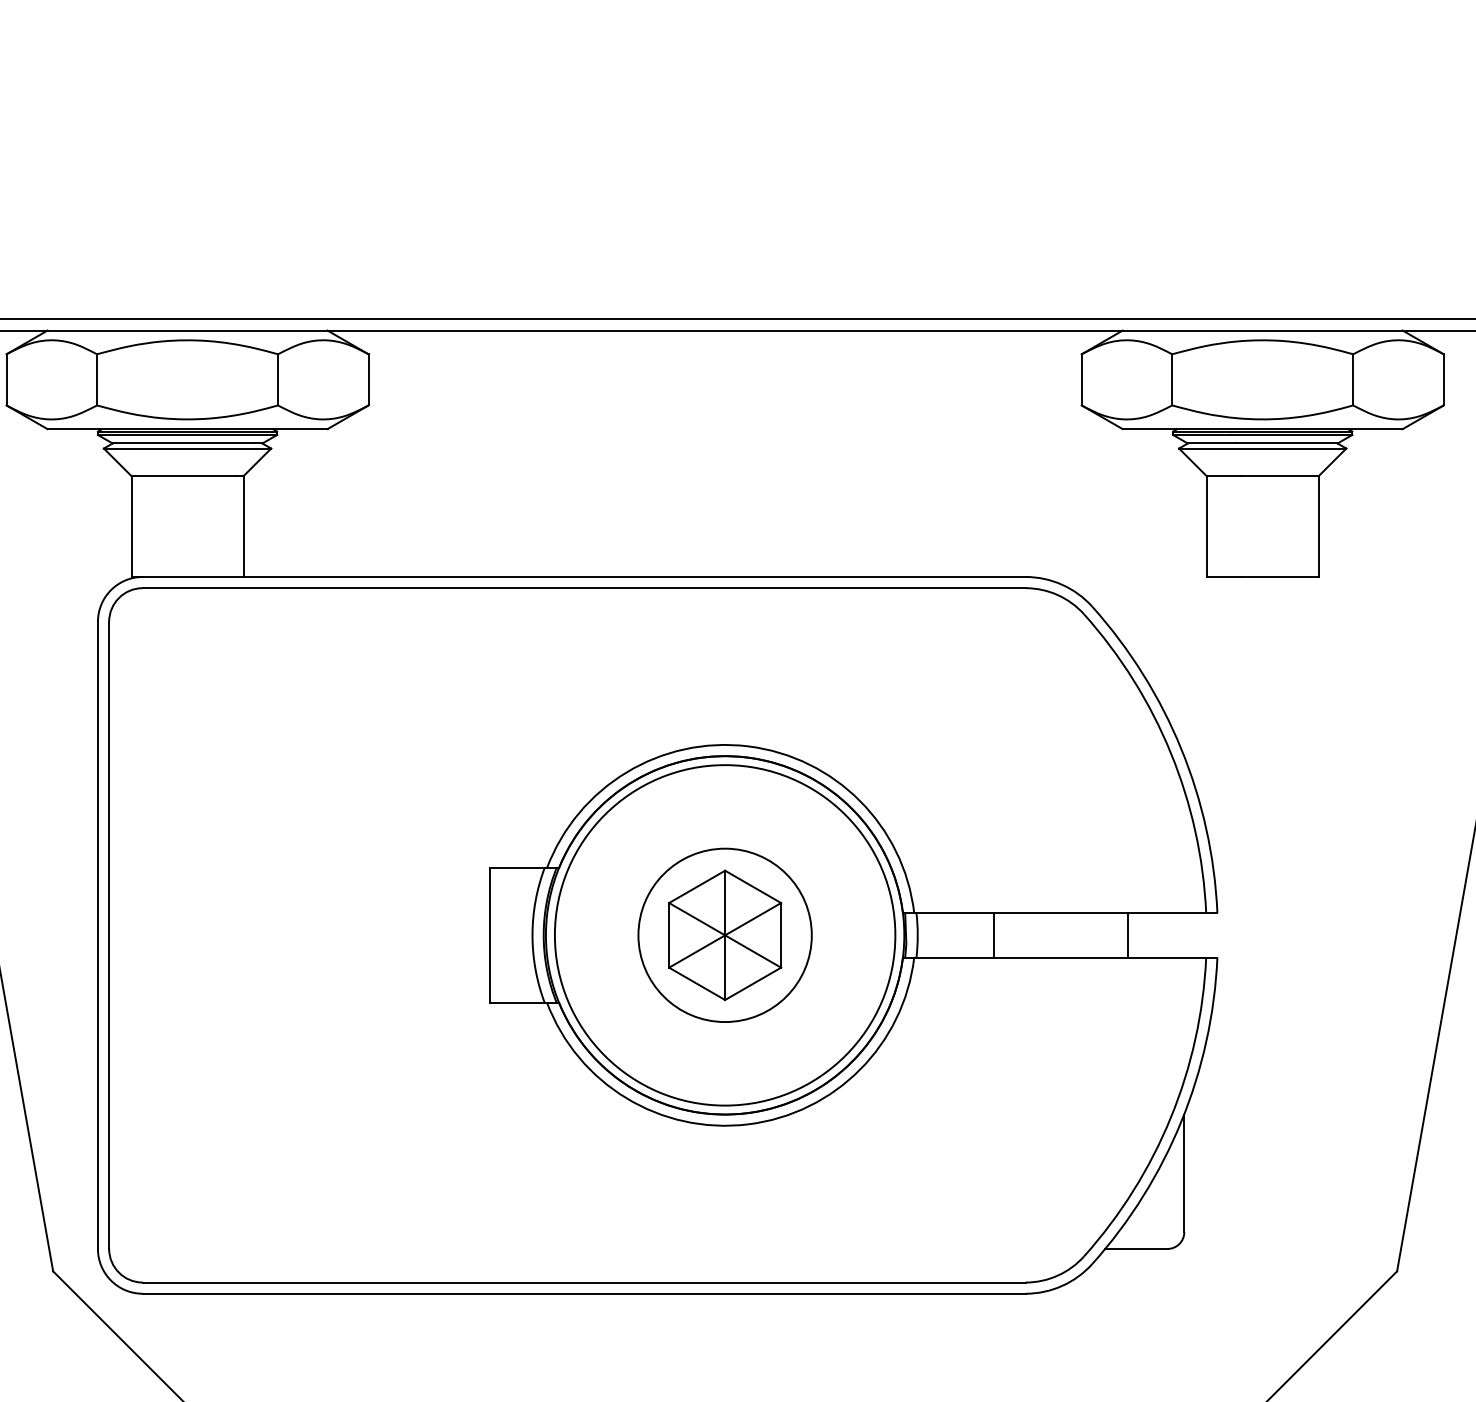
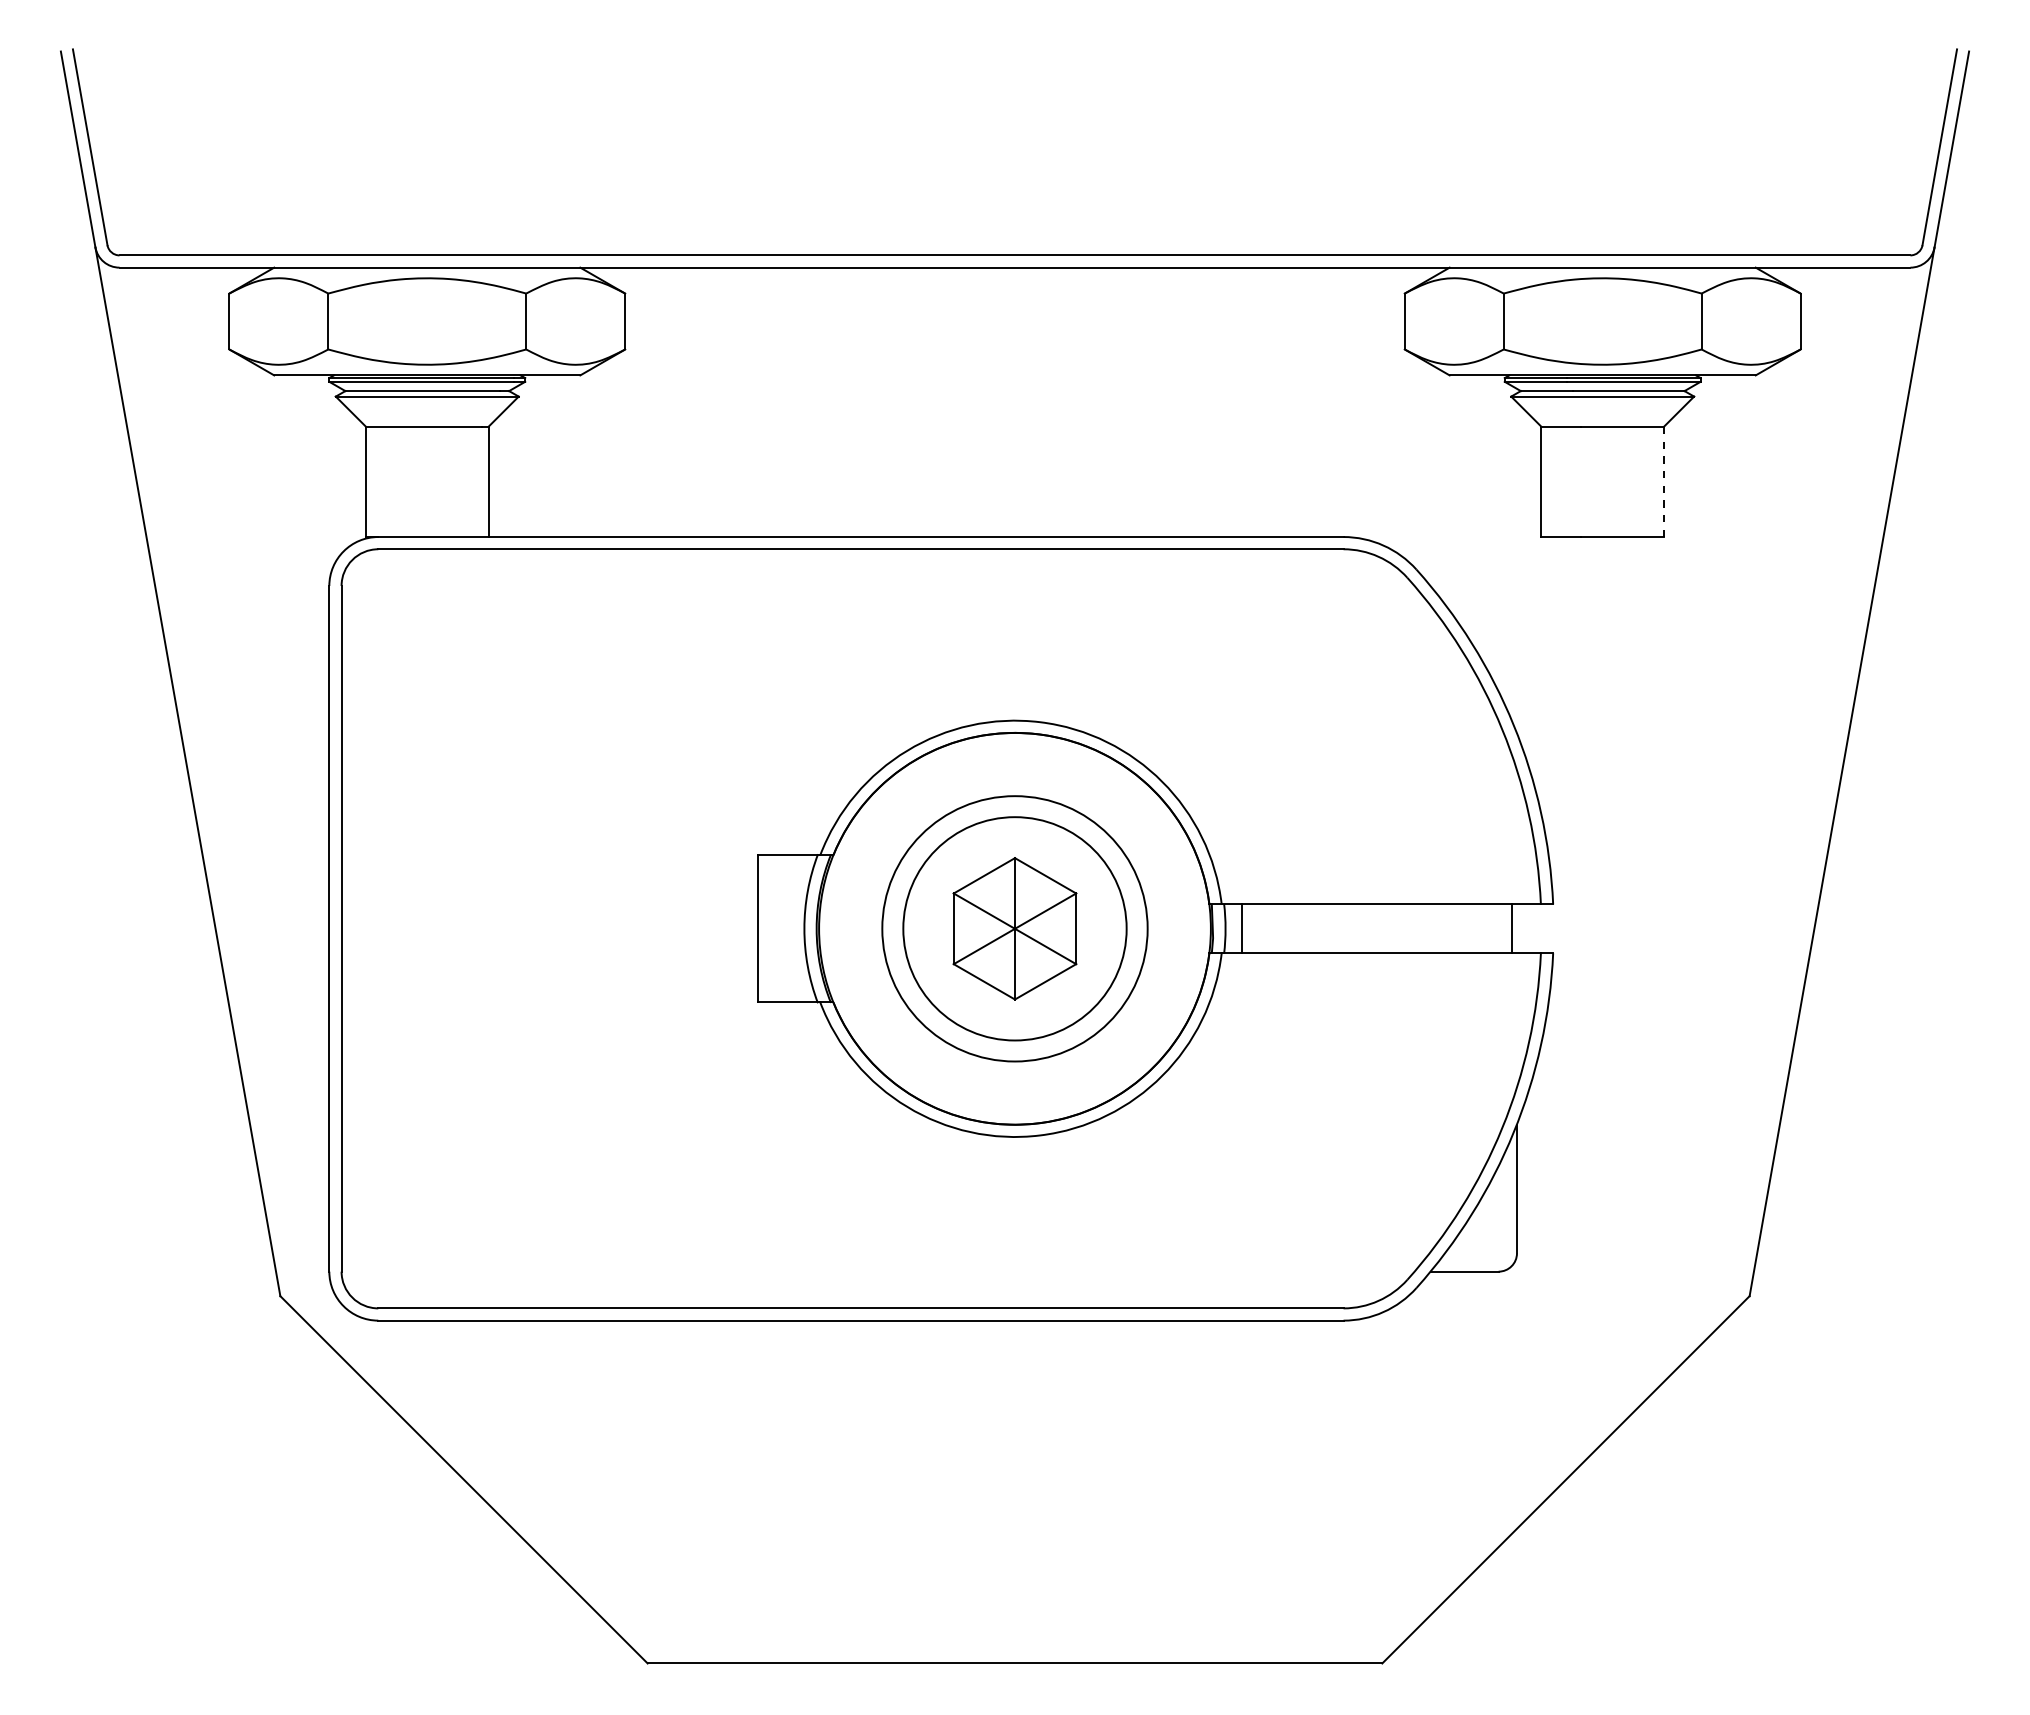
line: (1318, 526) -> (1663, 481), solid -> dashed
circle: (724, 935) -> (1014, 928), size x0.6
circle: (724, 935) -> (1014, 928), size x1.4
line: (993, 935) -> (1241, 928), moved
line: (1128, 935) -> (1511, 928), moved

